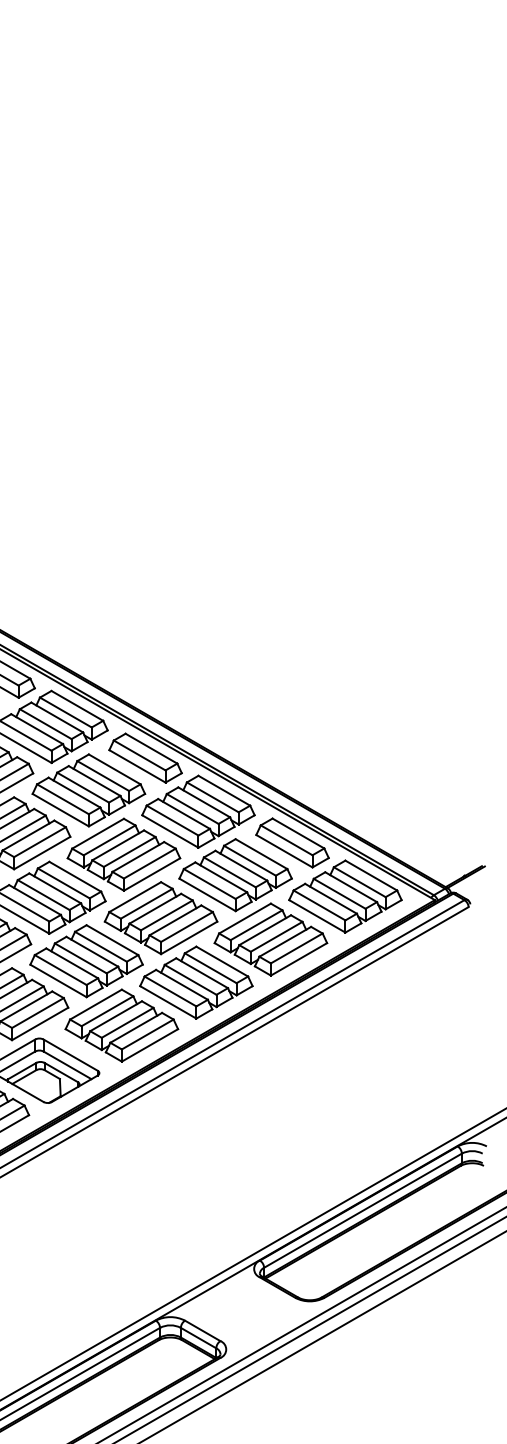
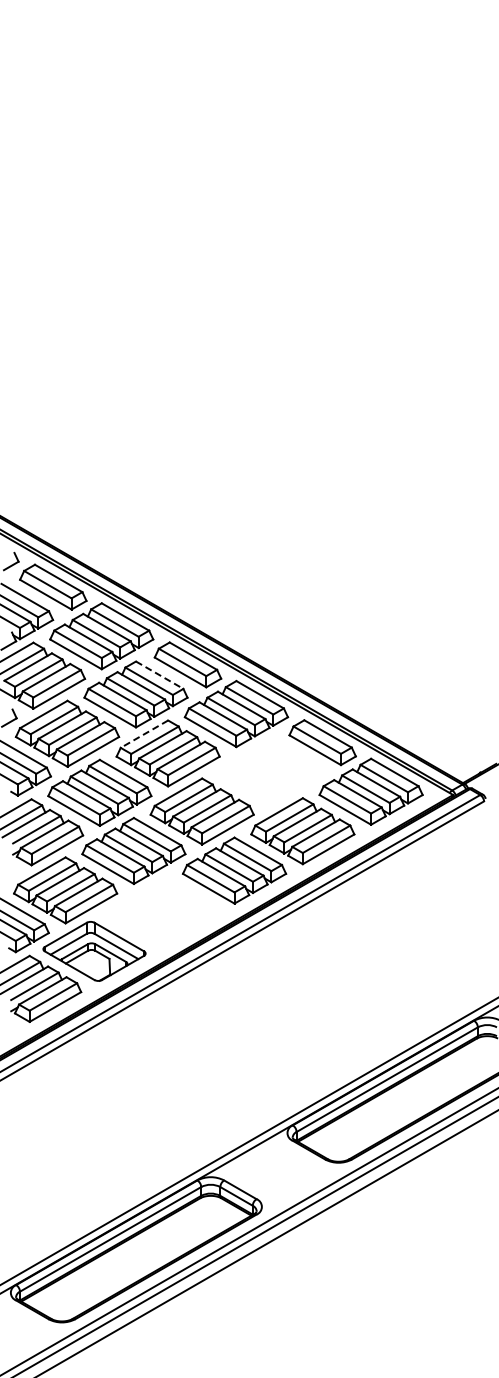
line: (115, 769) -> (160, 675), solid -> dashed
line: (98, 834) -> (144, 734), solid -> dashed
part: (235, 875) -> (270, 772), removed
part: (121, 1026) -> (165, 910), removed

